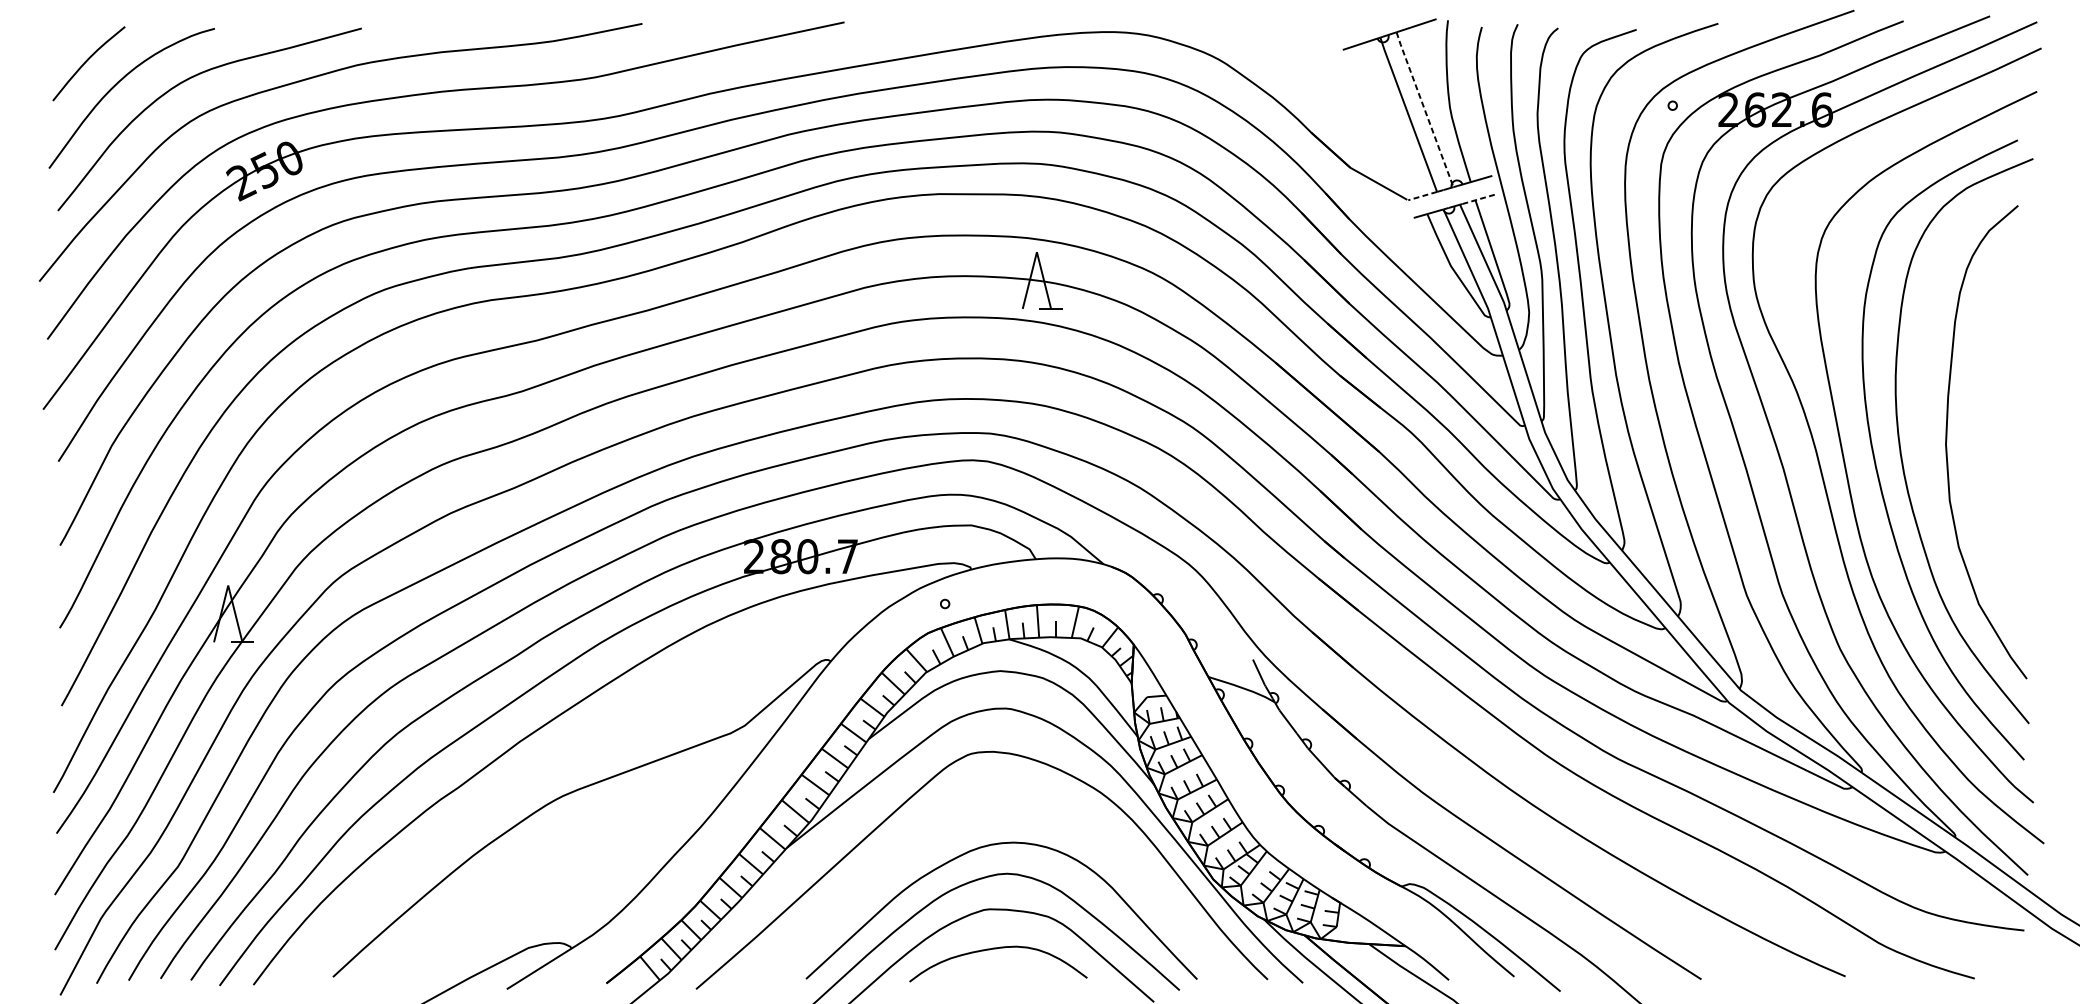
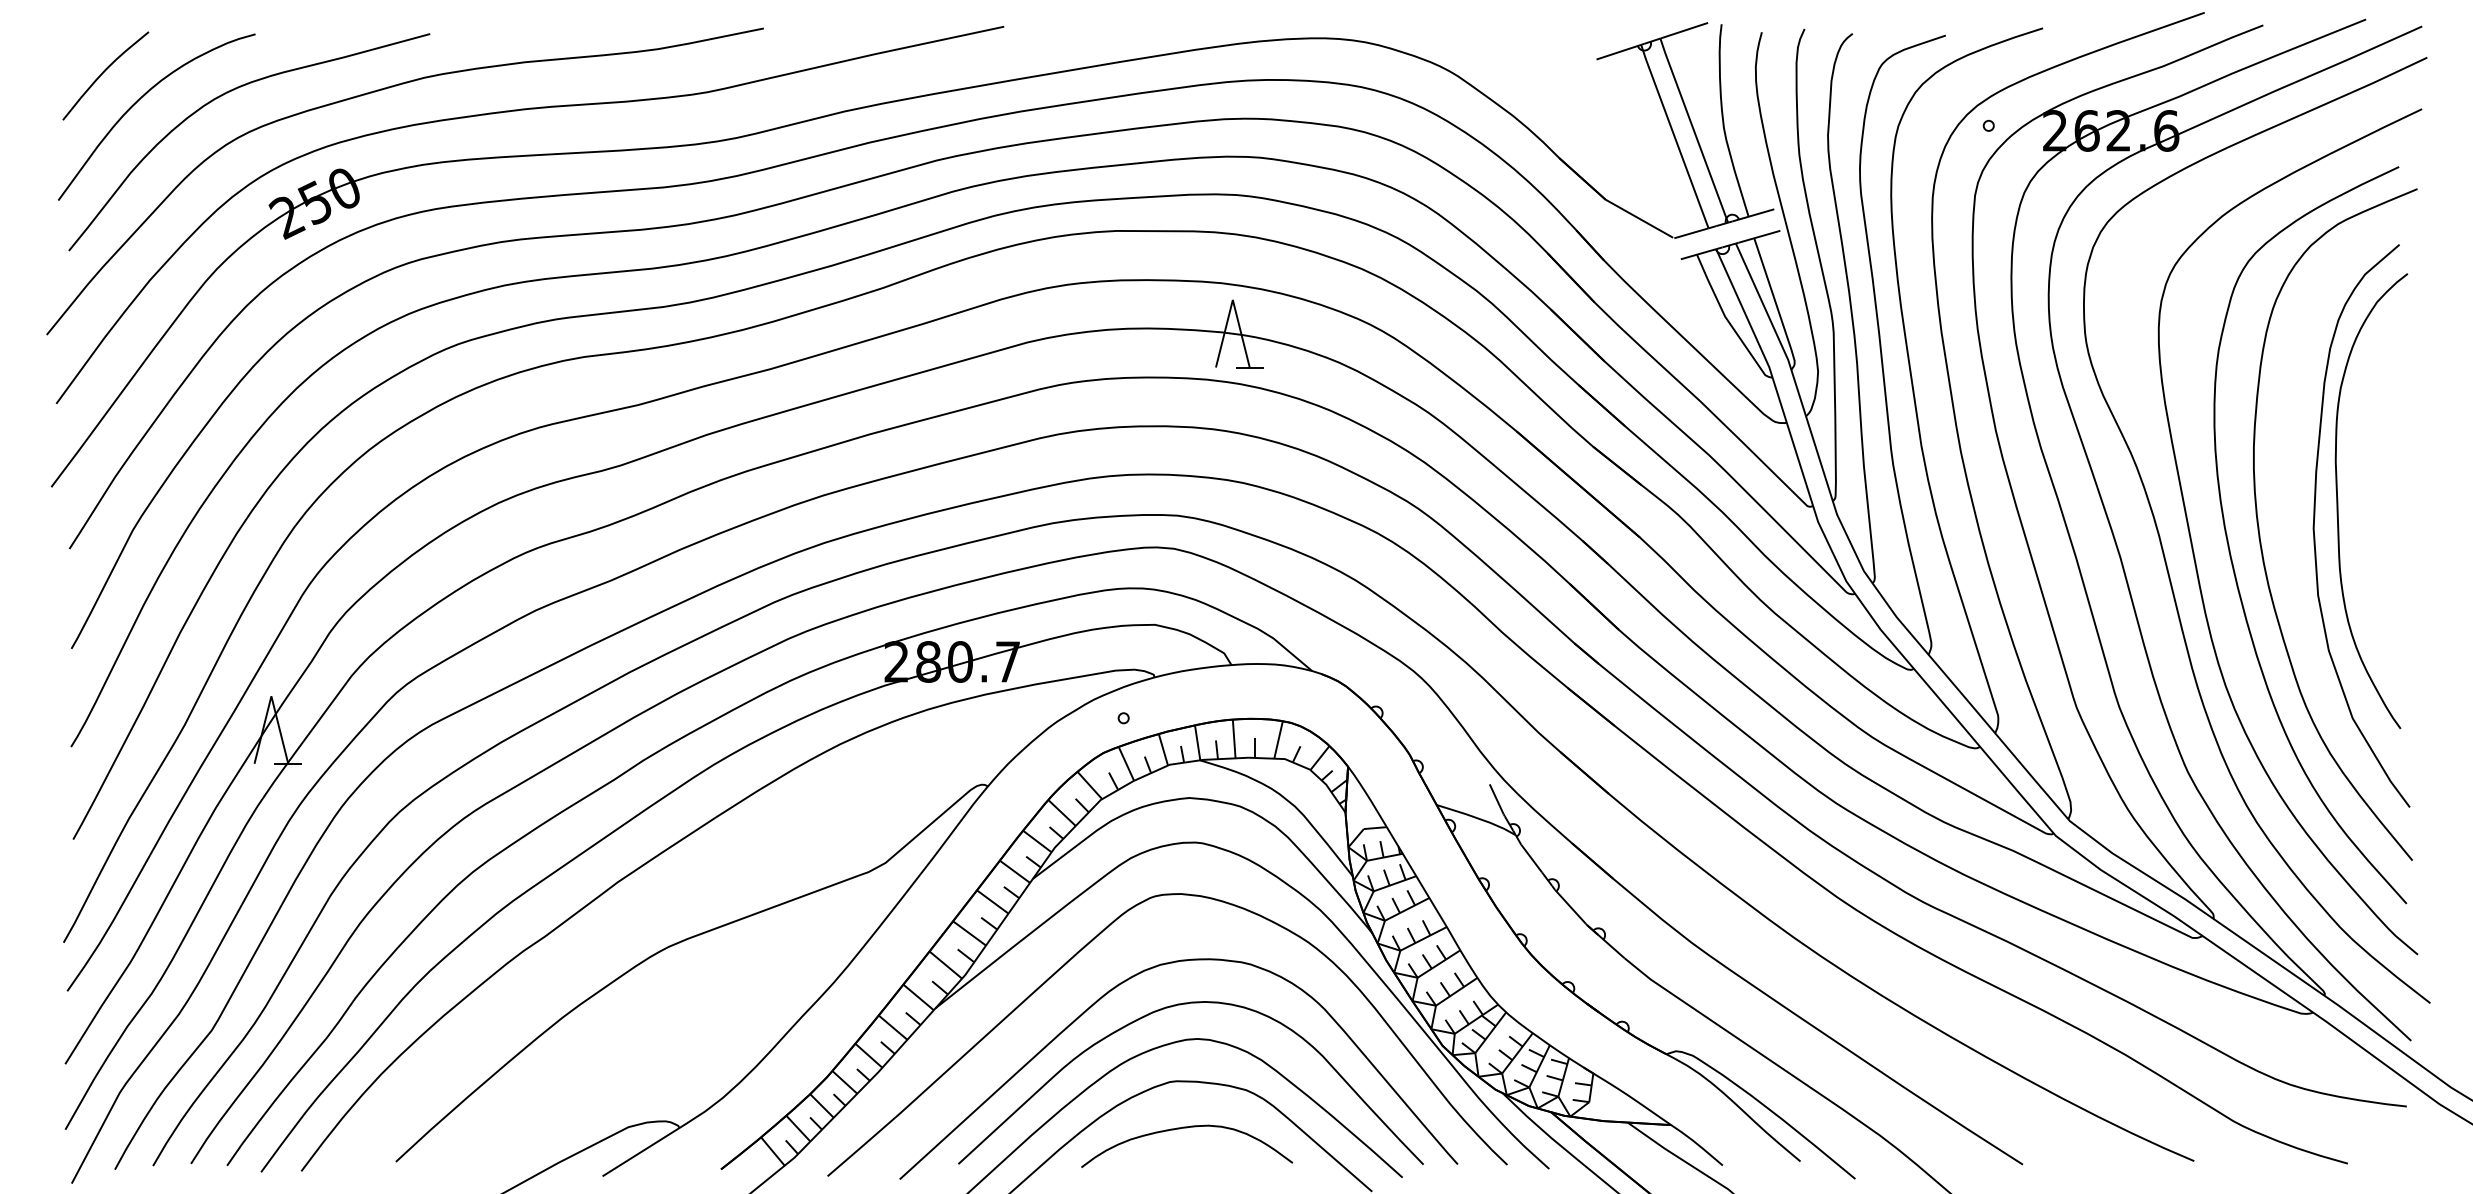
line: (1424, 109) -> (1693, 130), dashed -> solid
line: (1422, 196) -> (1691, 233), dashed -> solid
line: (1479, 198) -> (1759, 236), dashed -> solid
curve: (1966, 420) -> (2338, 500), added
curve: (949, 824) -> (1128, 980), added

